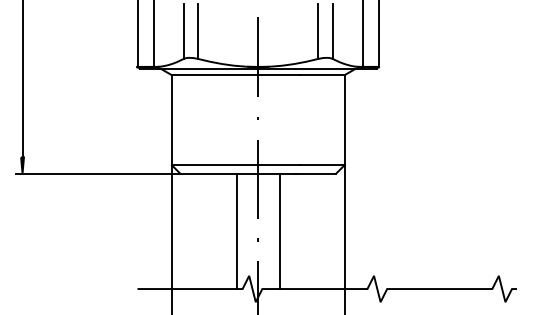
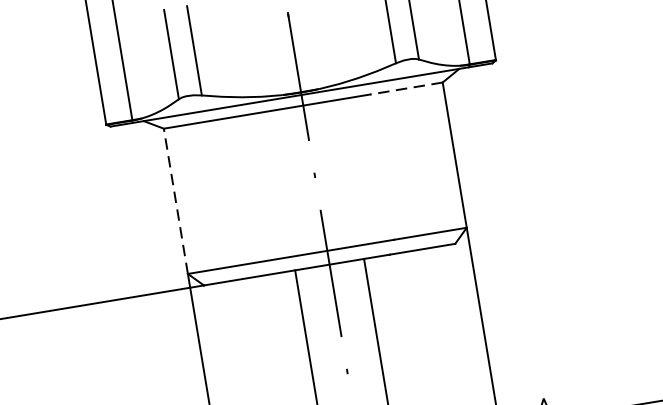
line: (321, 75) -> (405, 89), solid -> dashed
line: (171, 119) -> (175, 200), solid -> dashed

